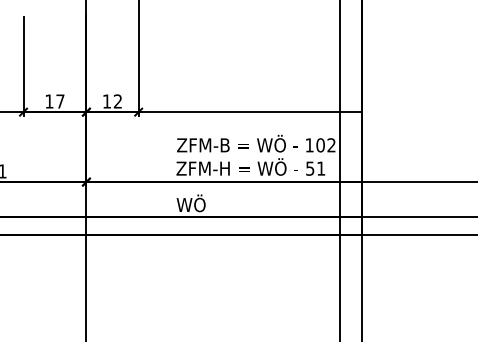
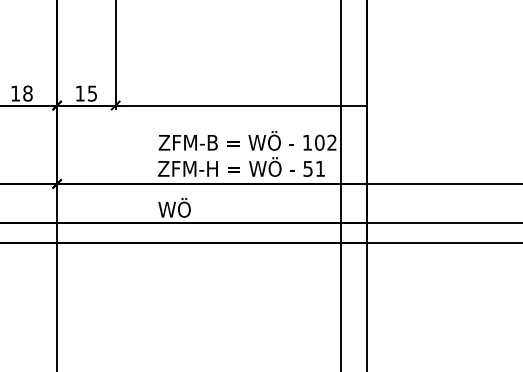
text: (60, 101) -> (28, 93), 17 -> 18
text: (117, 101) -> (91, 93), 12 -> 15

